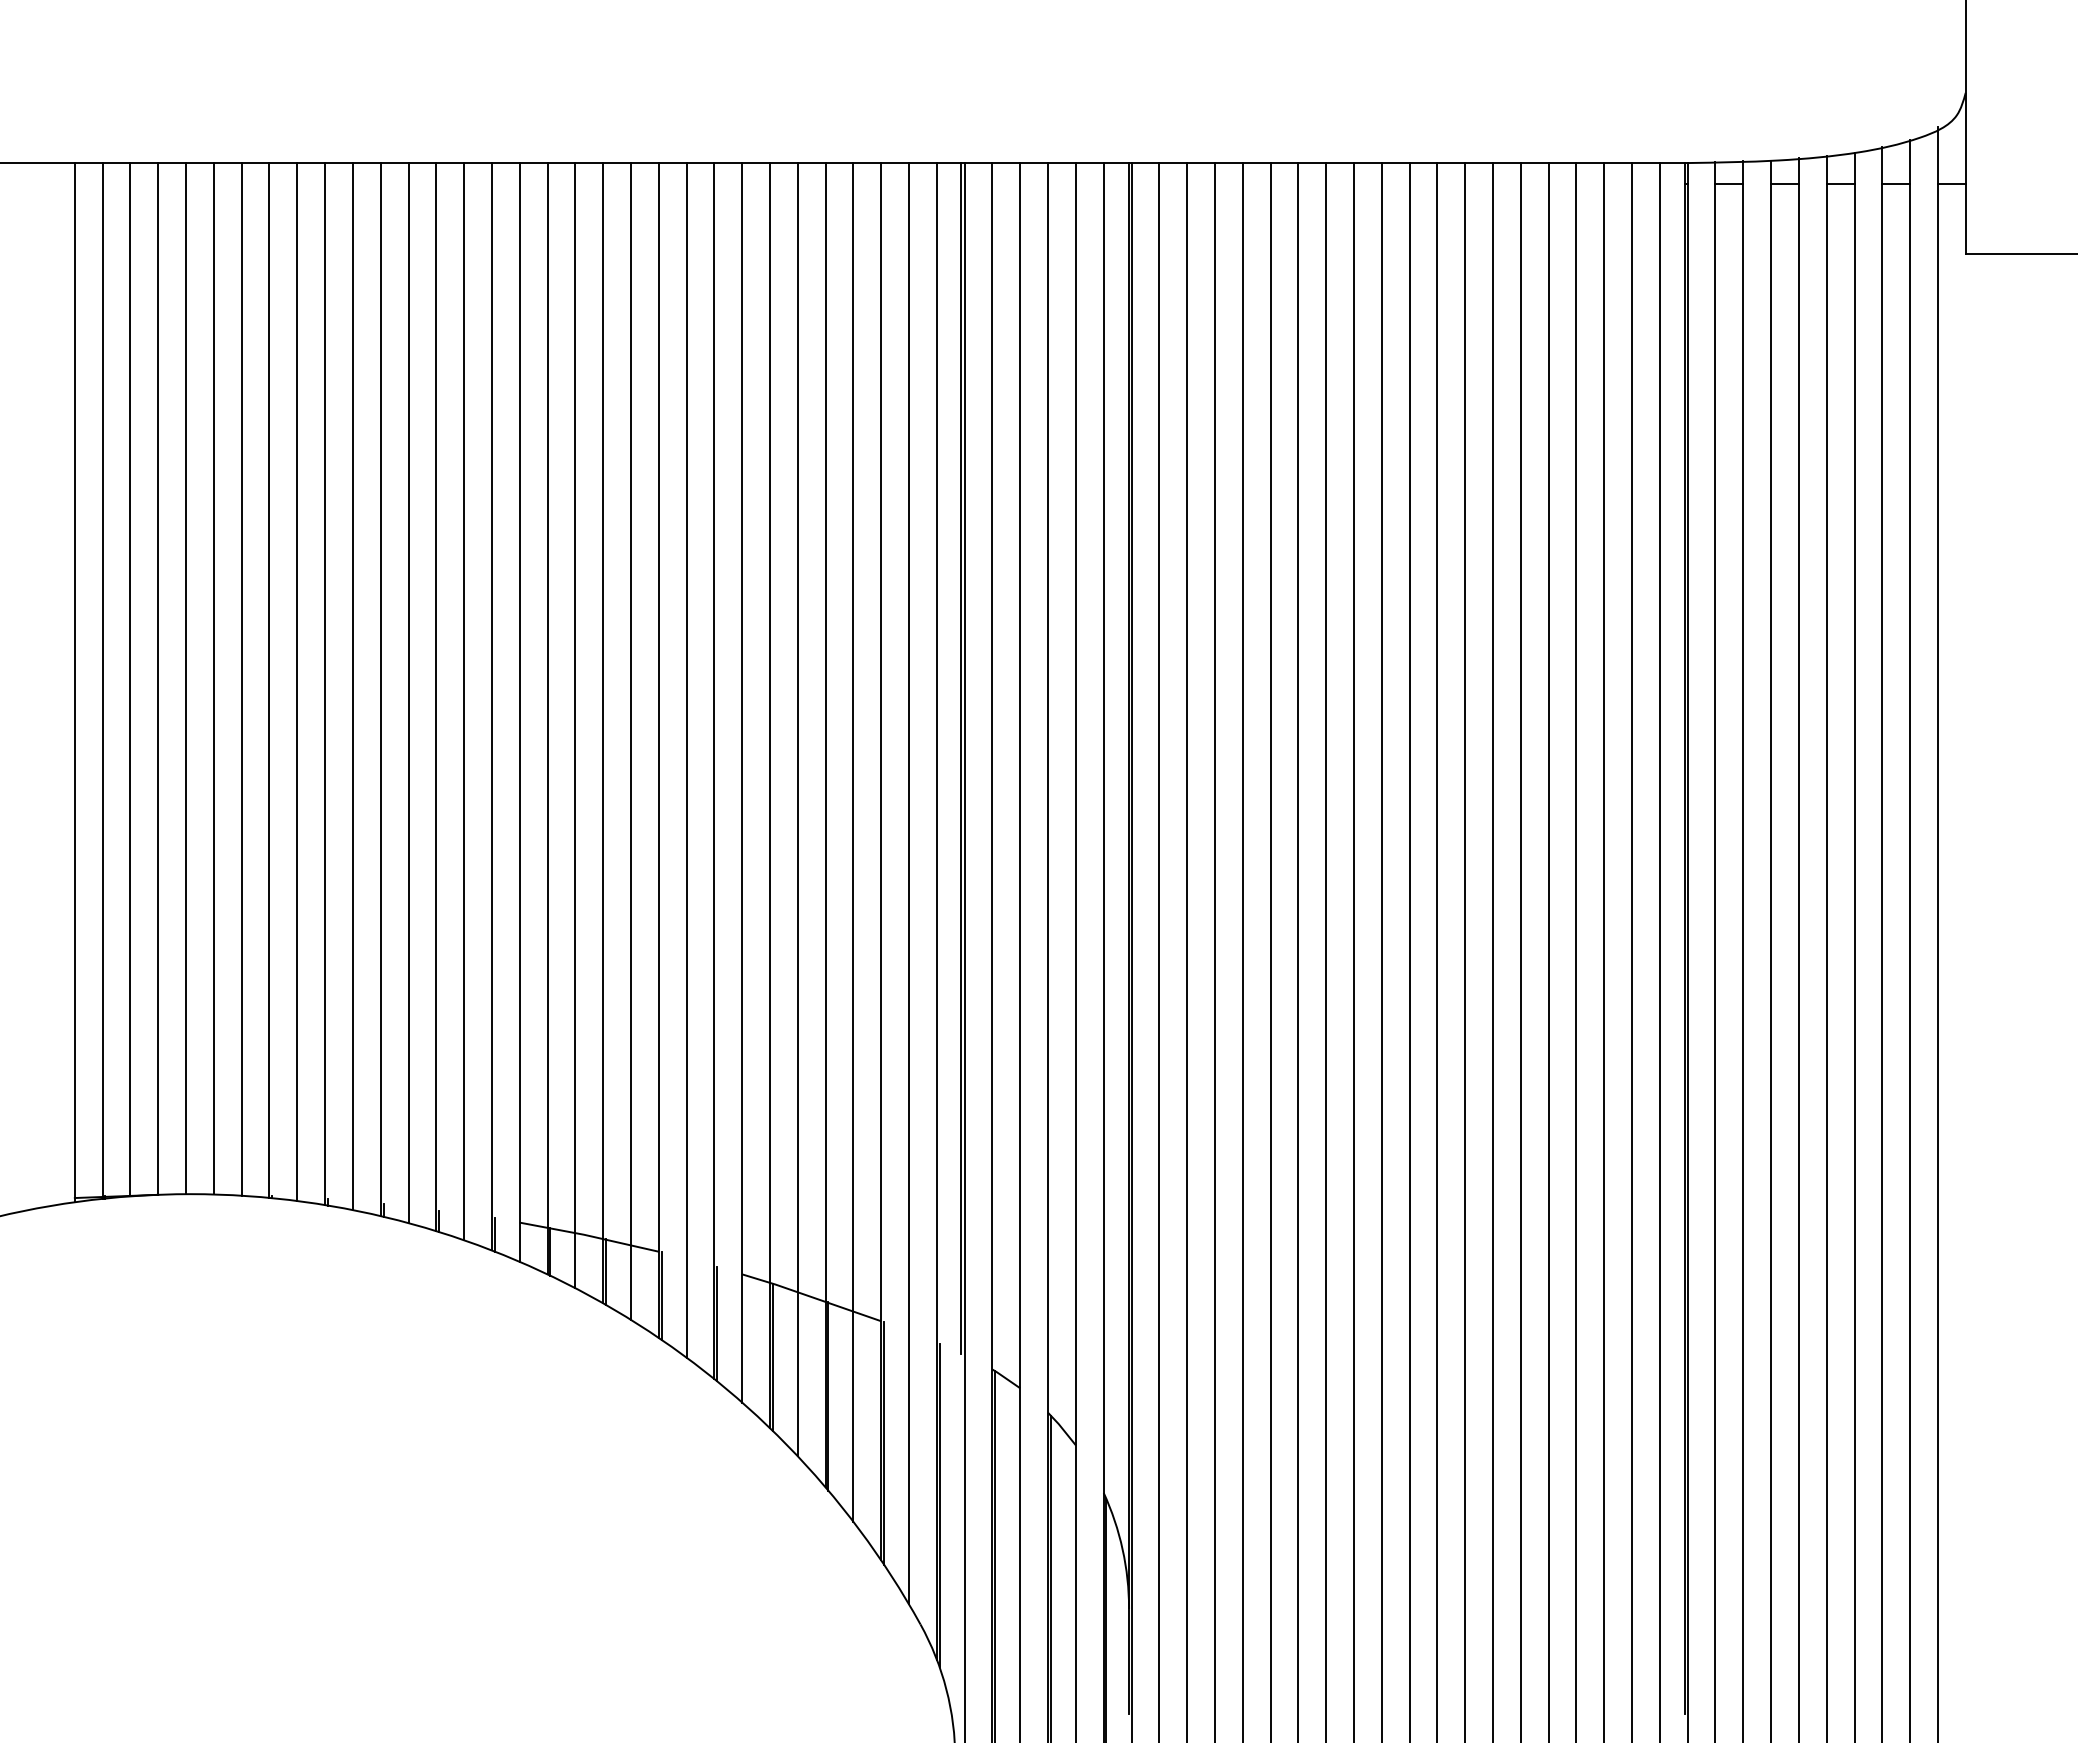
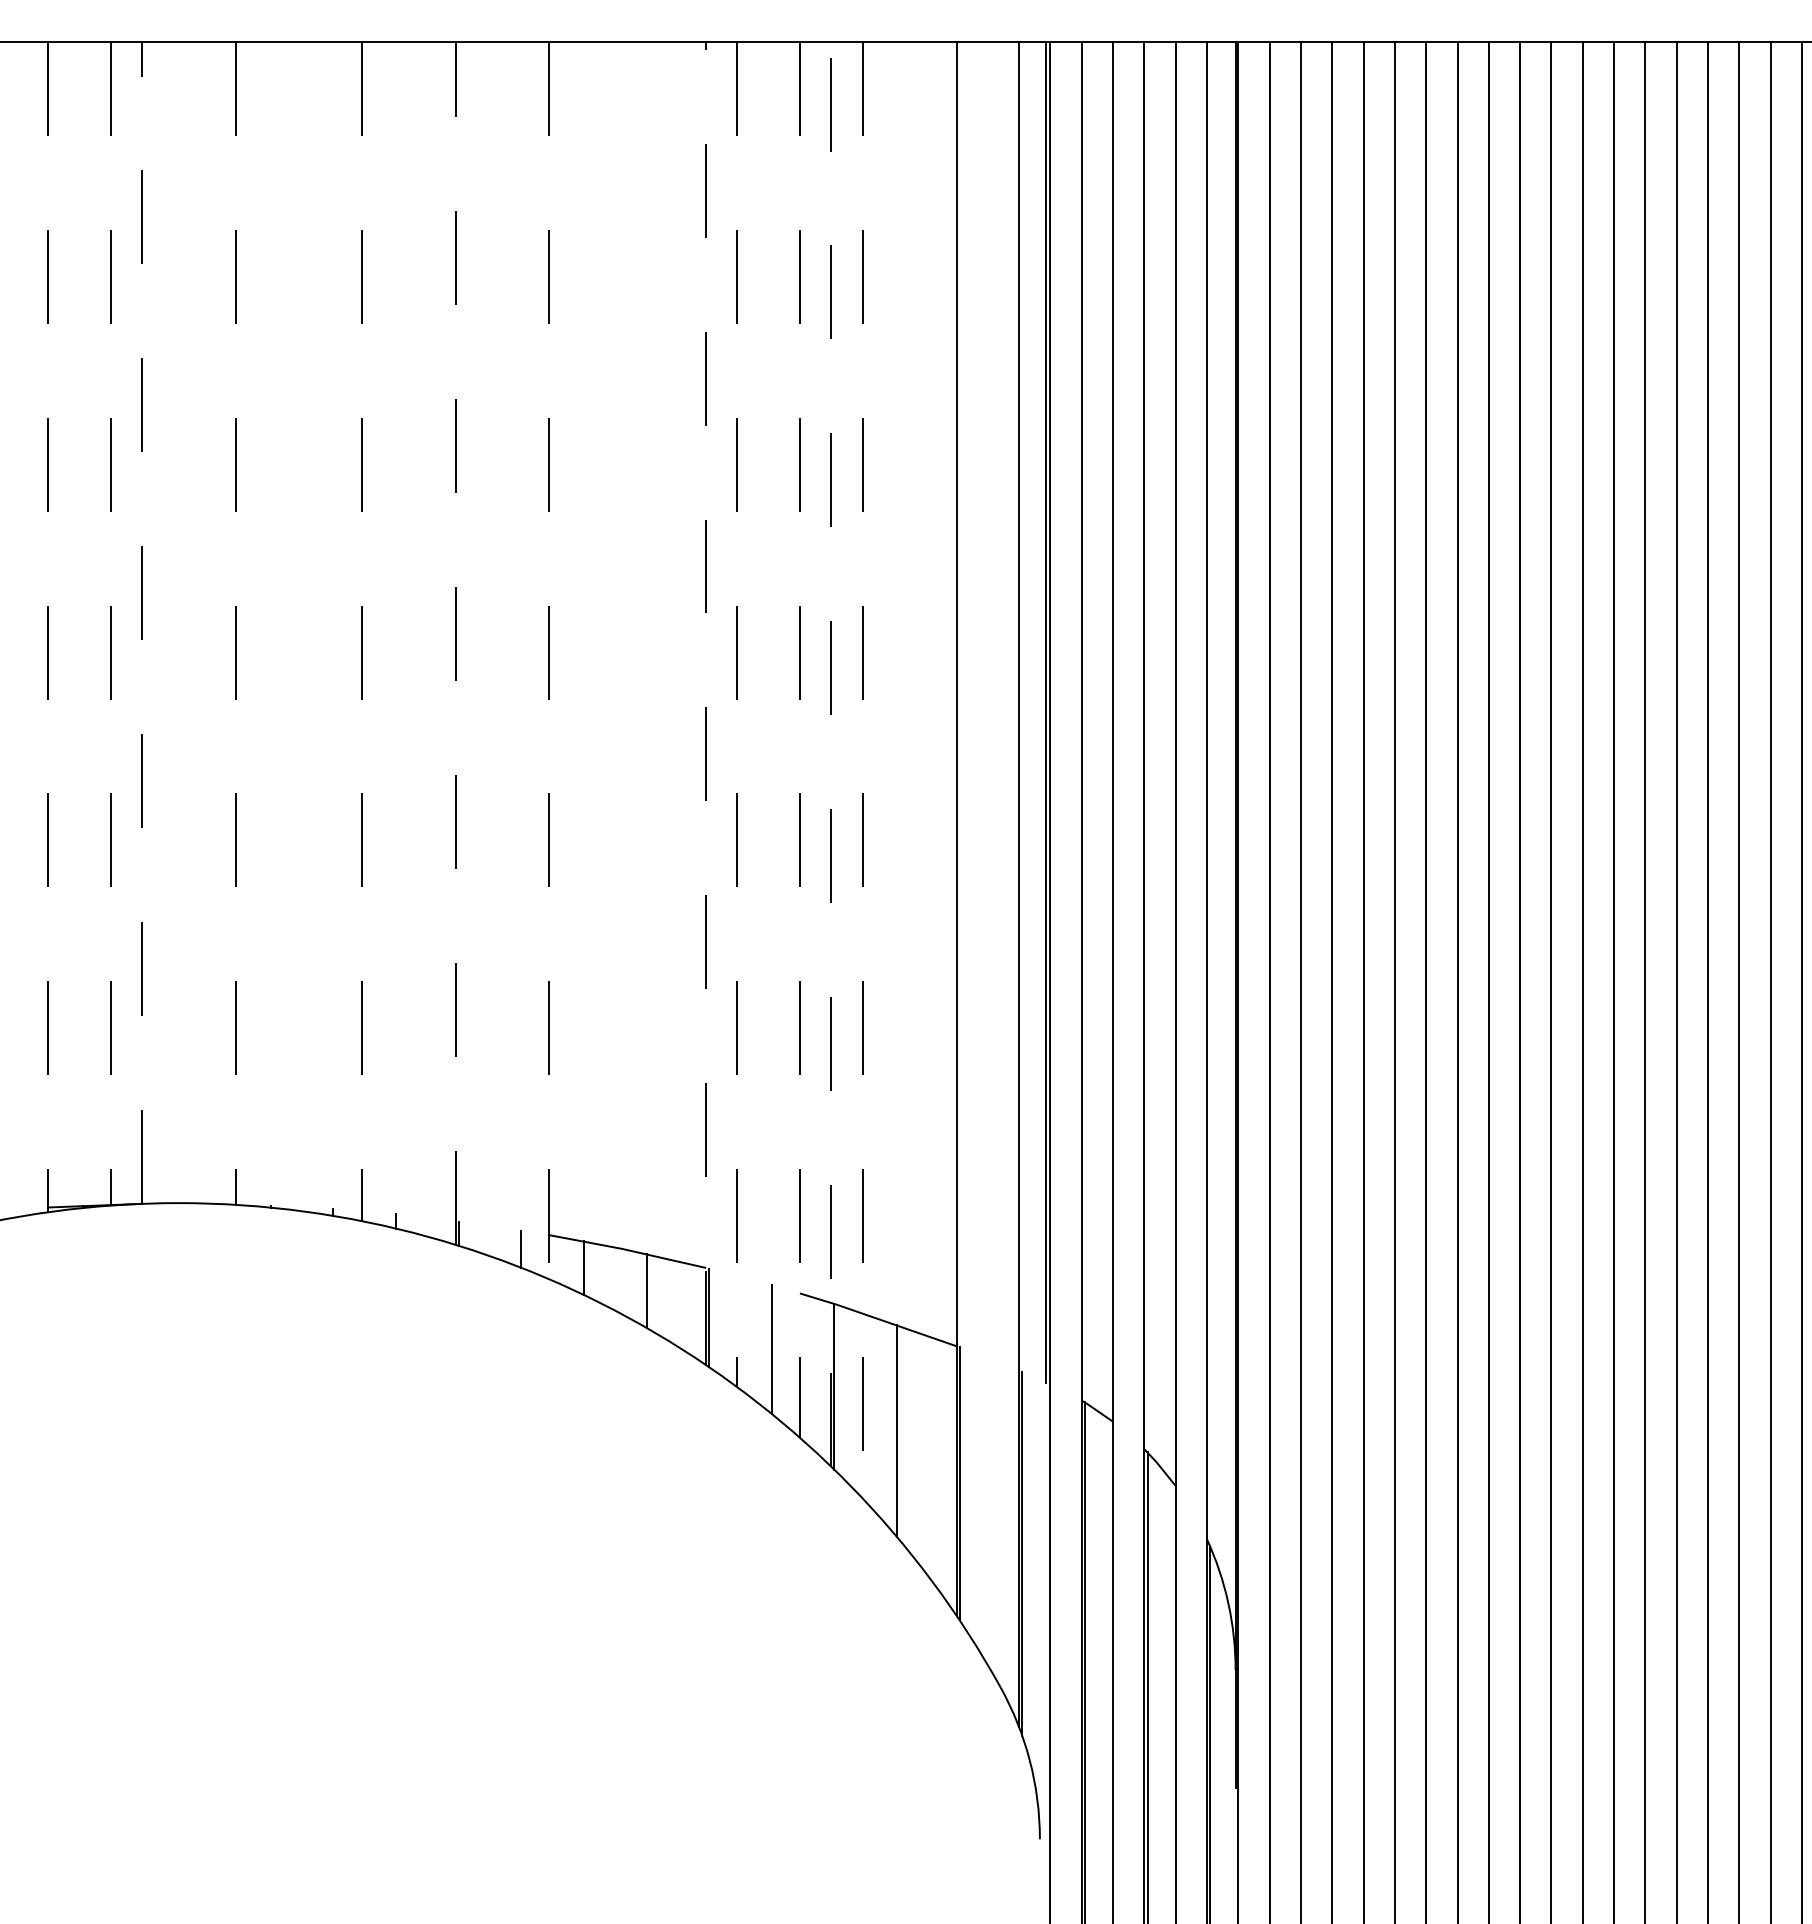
line: (158, 678) -> (142, 622), solid -> dashed
line: (186, 678) -> (174, 622), removed
line: (213, 678) -> (204, 622), removed
line: (130, 679) -> (111, 623), solid -> dashed
line: (241, 679) -> (236, 623), solid -> dashed
line: (102, 680) -> (79, 624), removed
line: (269, 680) -> (267, 624), removed
line: (297, 681) -> (299, 625), removed
line: (74, 682) -> (48, 626), solid -> dashed
line: (325, 684) -> (330, 629), removed
line: (352, 686) -> (361, 631), solid -> dashed
line: (380, 689) -> (392, 634), removed
line: (408, 693) -> (424, 639), removed
line: (436, 696) -> (455, 642), solid -> dashed
line: (464, 701) -> (487, 648), removed
line: (491, 706) -> (517, 653), removed
line: (519, 712) -> (549, 660), solid -> dashed
line: (547, 718) -> (580, 667), removed
line: (575, 725) -> (612, 675), removed
line: (603, 733) -> (643, 684), removed
line: (630, 741) -> (674, 693), removed
line: (658, 749) -> (705, 702), solid -> dashed
line: (686, 760) -> (737, 714), solid -> dashed
line: (714, 771) -> (768, 727), removed
line: (742, 782) -> (800, 739), solid -> dashed
line: (770, 795) -> (831, 754), solid -> dashed
line: (797, 809) -> (862, 769), solid -> dashed
line: (825, 825) -> (893, 787), removed
line: (853, 842) -> (925, 807), removed
line: (909, 883) -> (988, 853), removed

